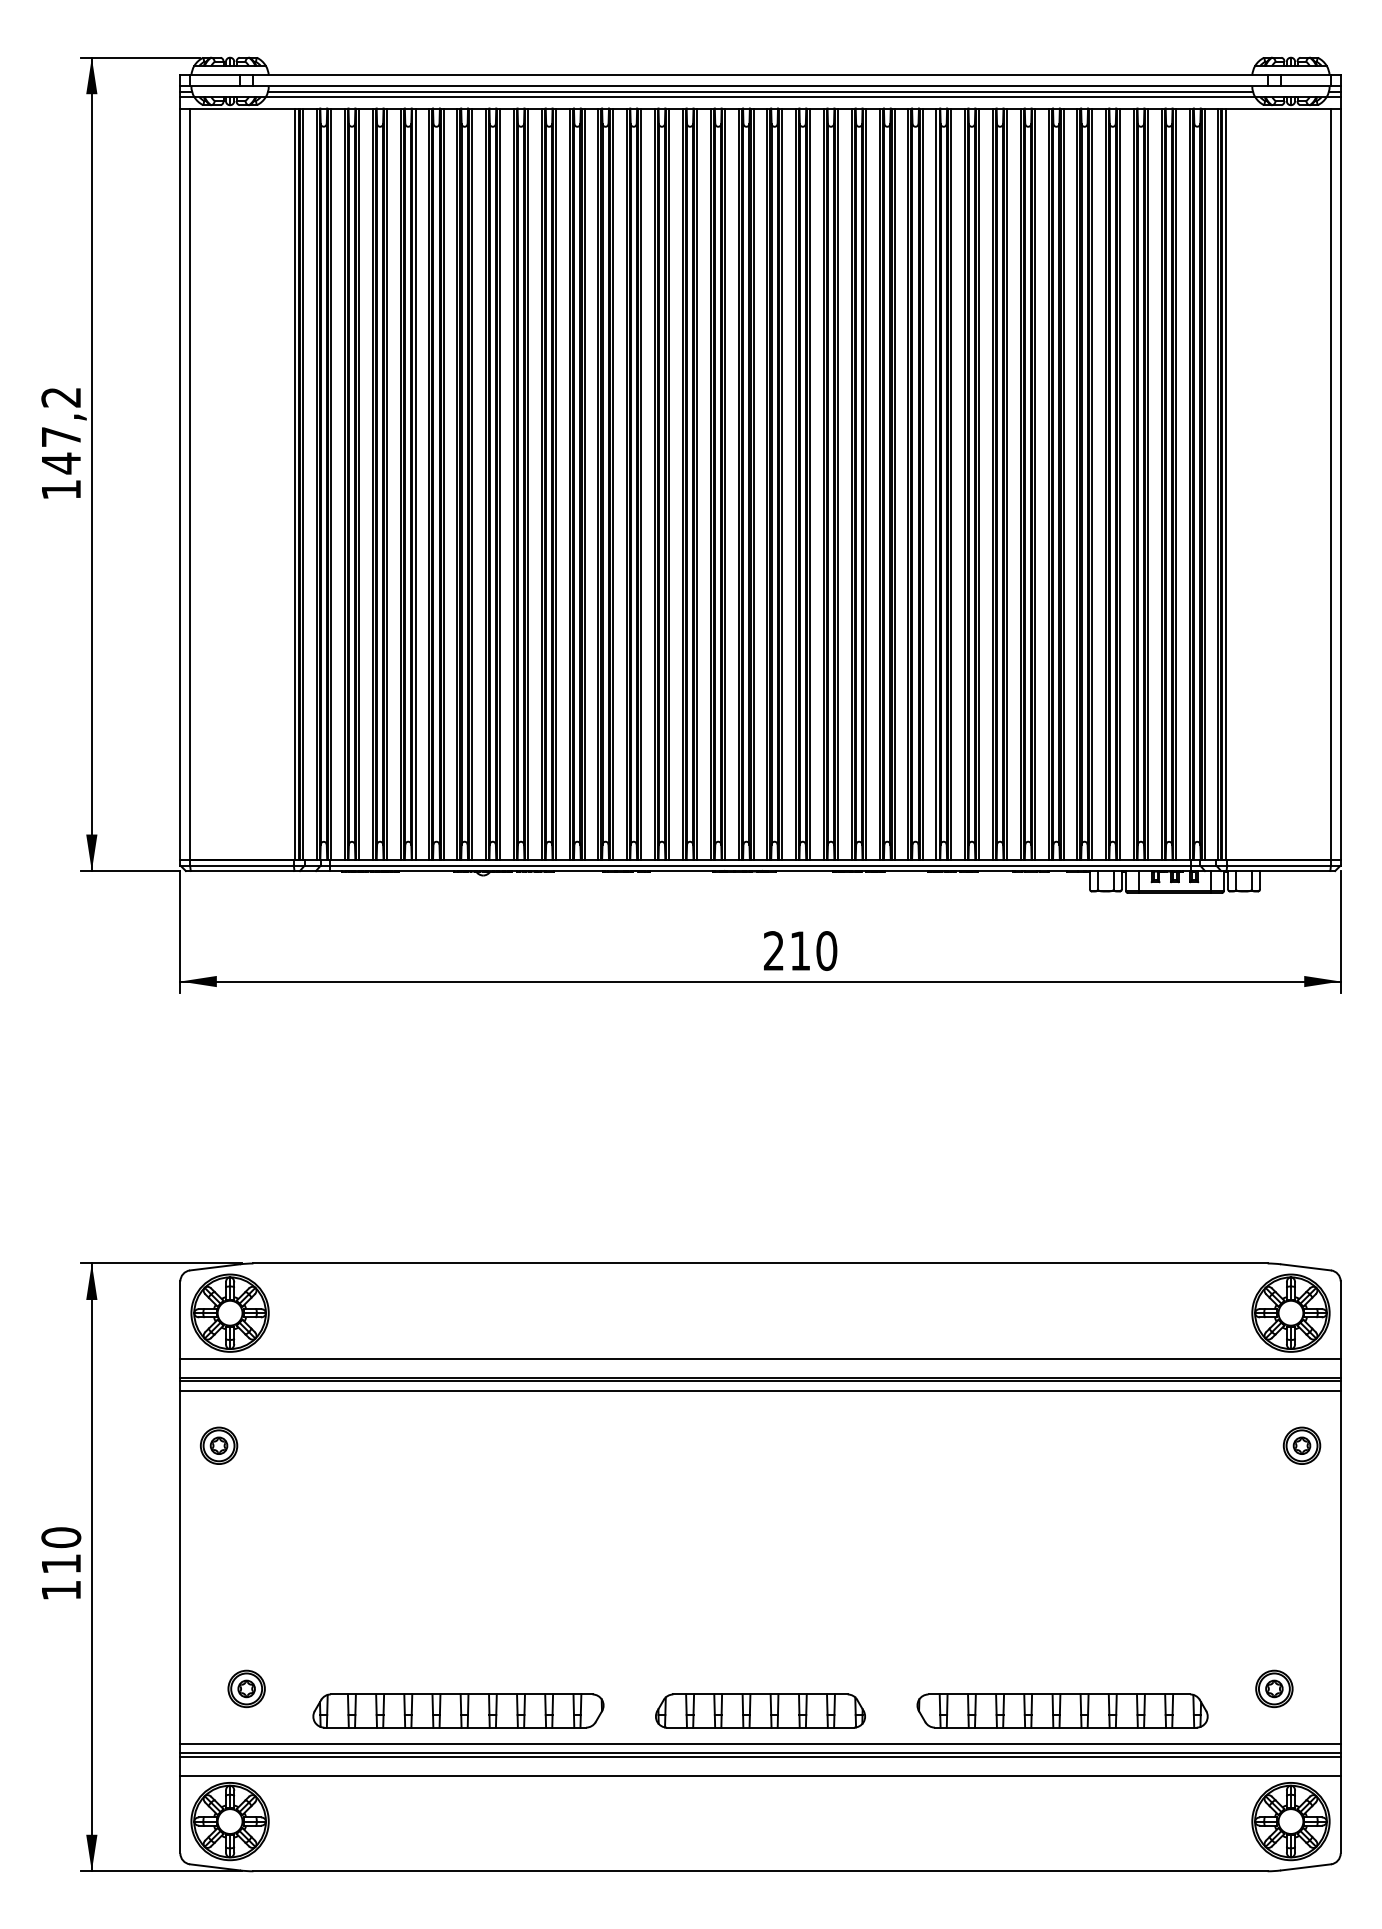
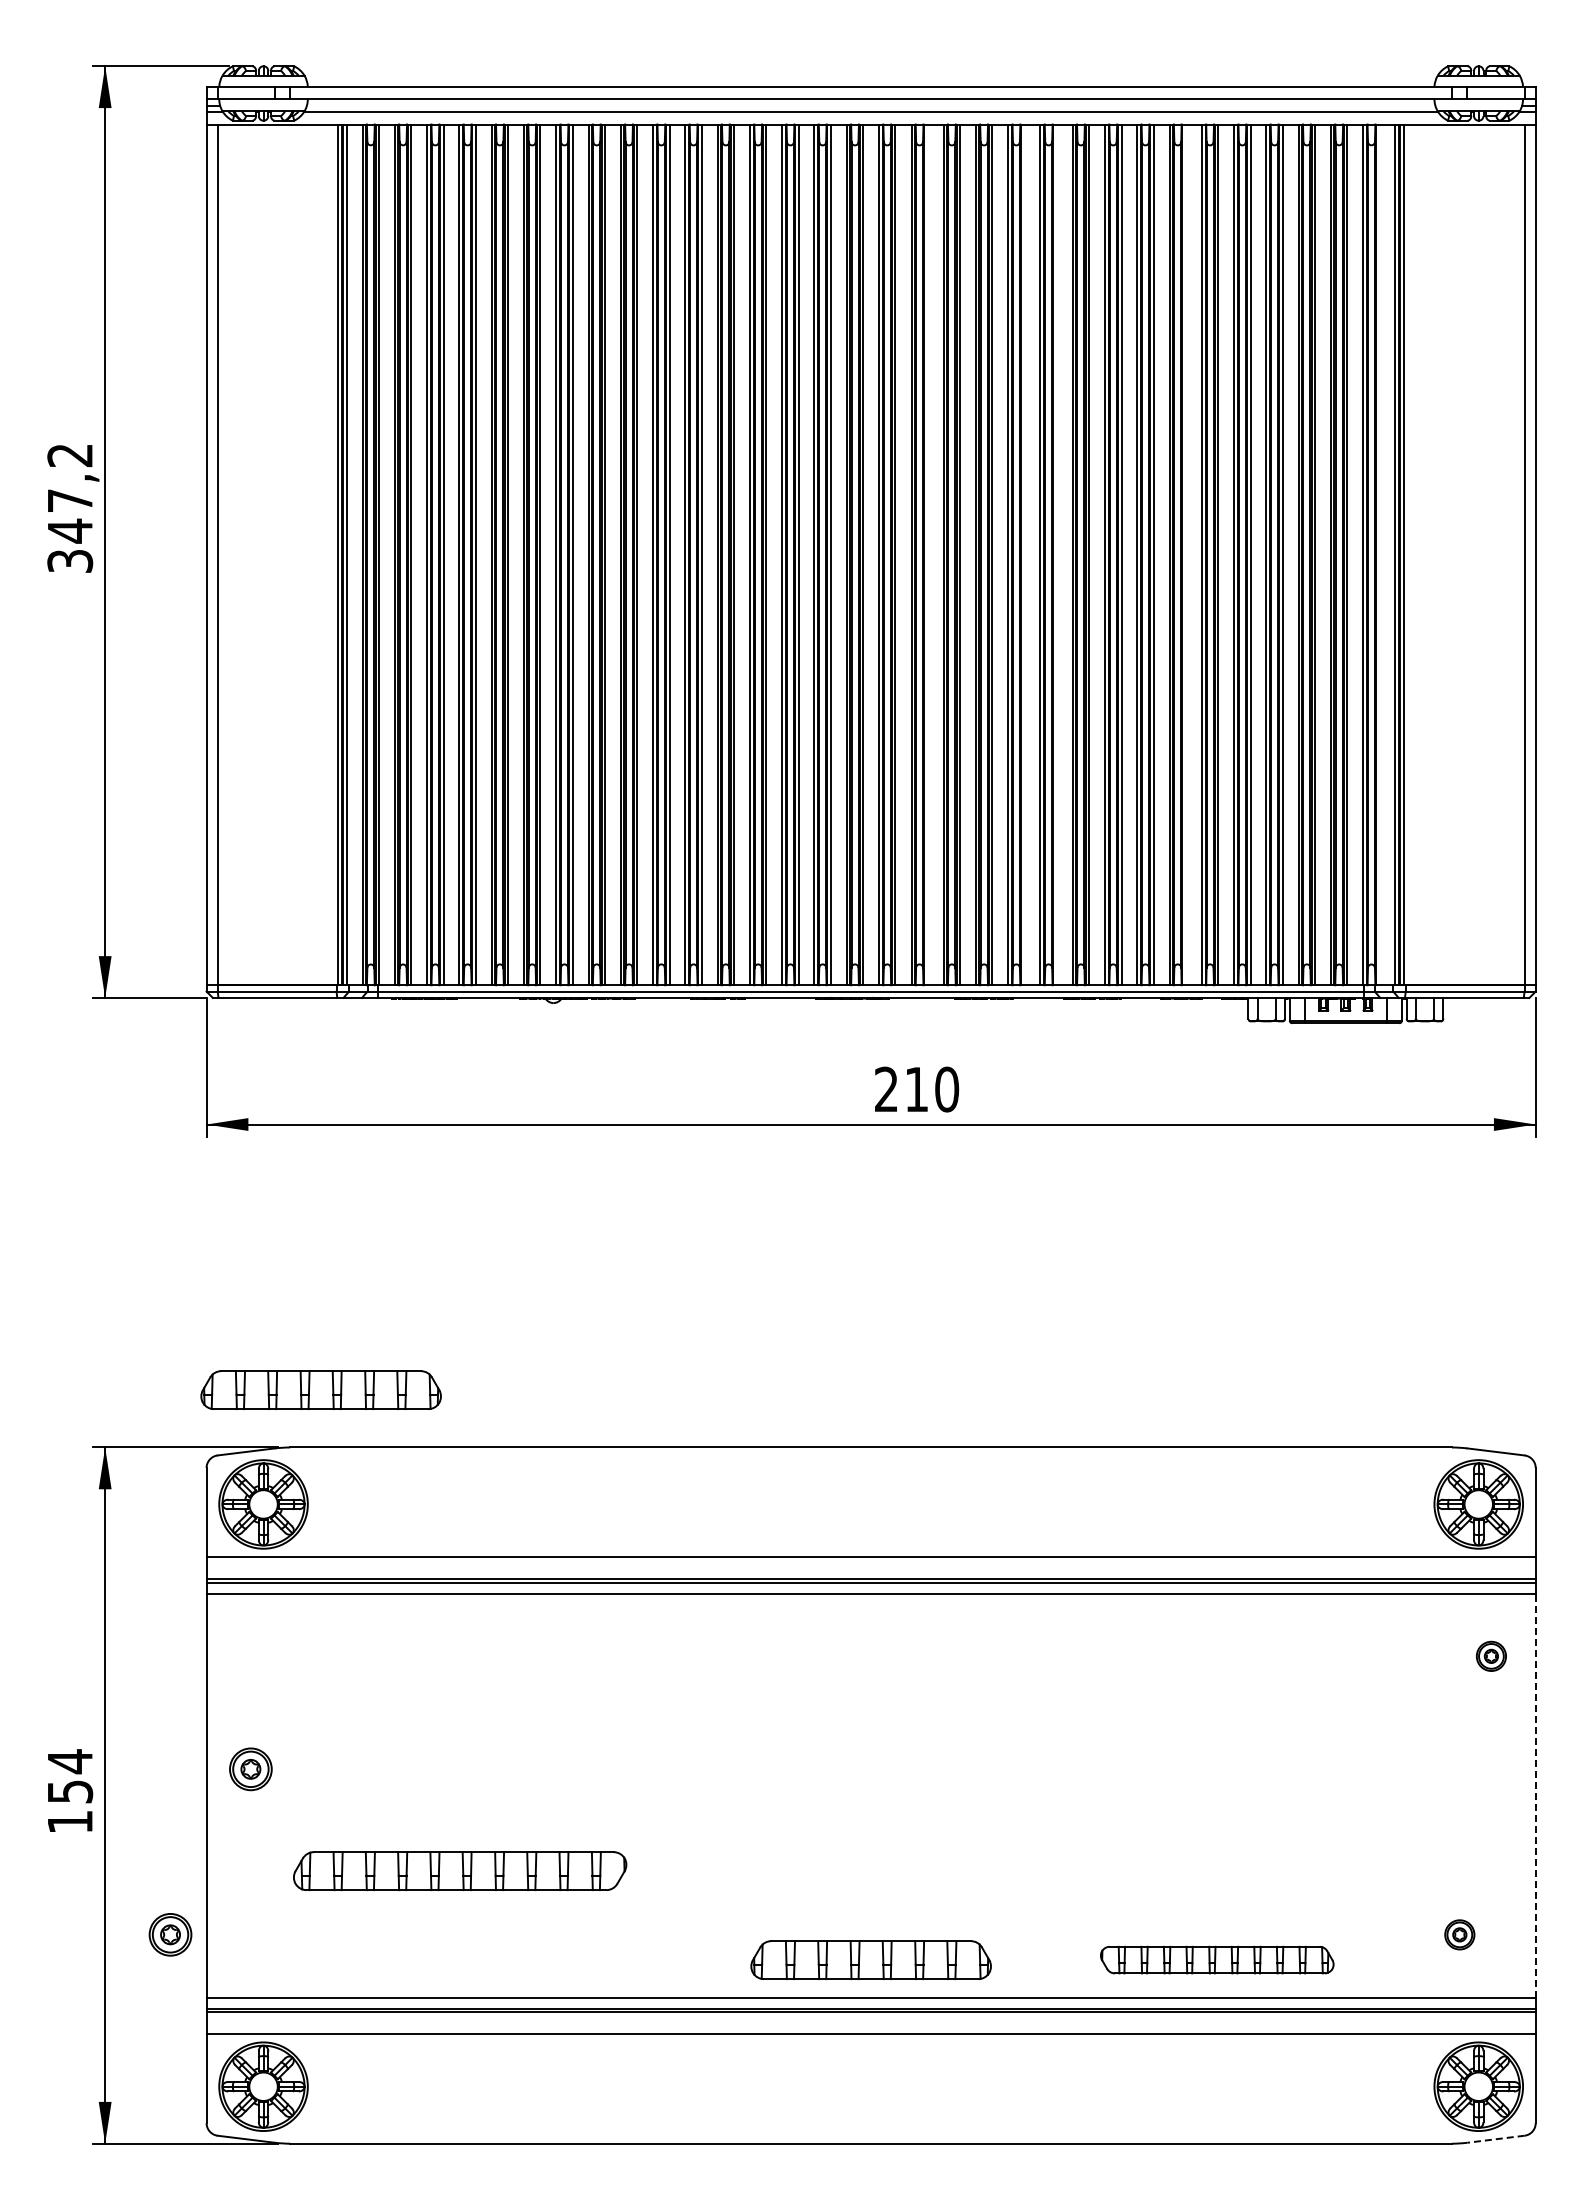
line: (760, 91) -> (871, 105), removed
line: (809, 483) -> (927, 554), removed
line: (894, 483) -> (1024, 554), removed
line: (922, 483) -> (1056, 554), removed
line: (1034, 483) -> (1185, 554), removed
line: (1204, 483) -> (1379, 554), removed
text: (61, 490) -> (70, 561), 147,2 -> 347,2
part: (279, 1212) -> (320, 1389), added
part: (218, 1445) -> (250, 1769), moved
part: (1302, 1445) -> (1491, 1656), size x0.7
text: (61, 1550) -> (70, 1776), 110 -> 154
line: (1340, 1567) -> (1535, 1795), solid -> dashed
part: (246, 1688) -> (170, 1934), moved
part: (1274, 1688) -> (1459, 1934), size x0.7
part: (458, 1710) -> (460, 1870), moved
part: (1062, 1710) -> (1217, 1959), size x0.7
line: (1306, 1867) -> (1496, 2139), solid -> dashed

